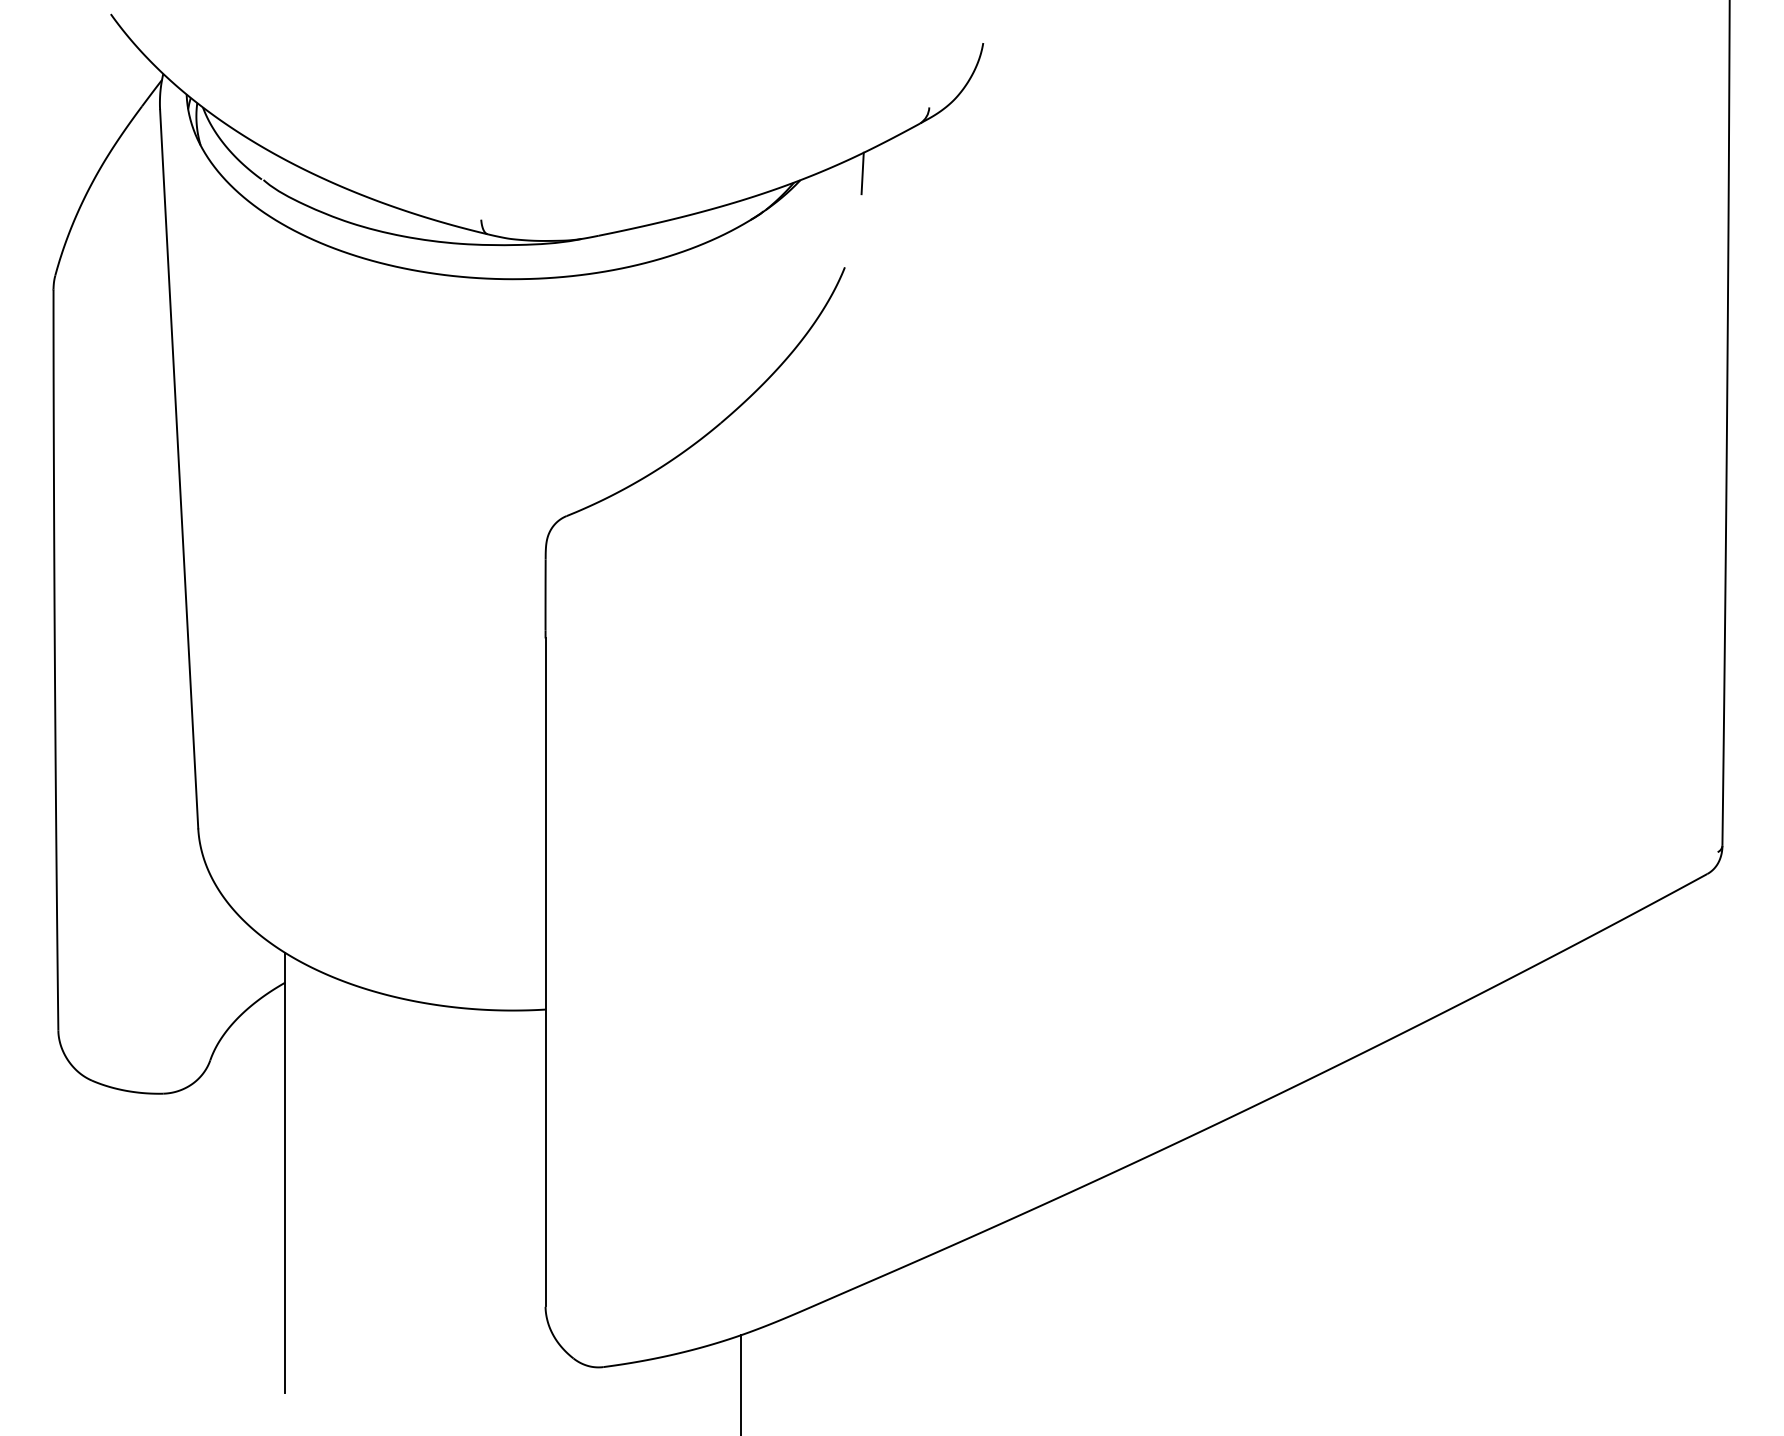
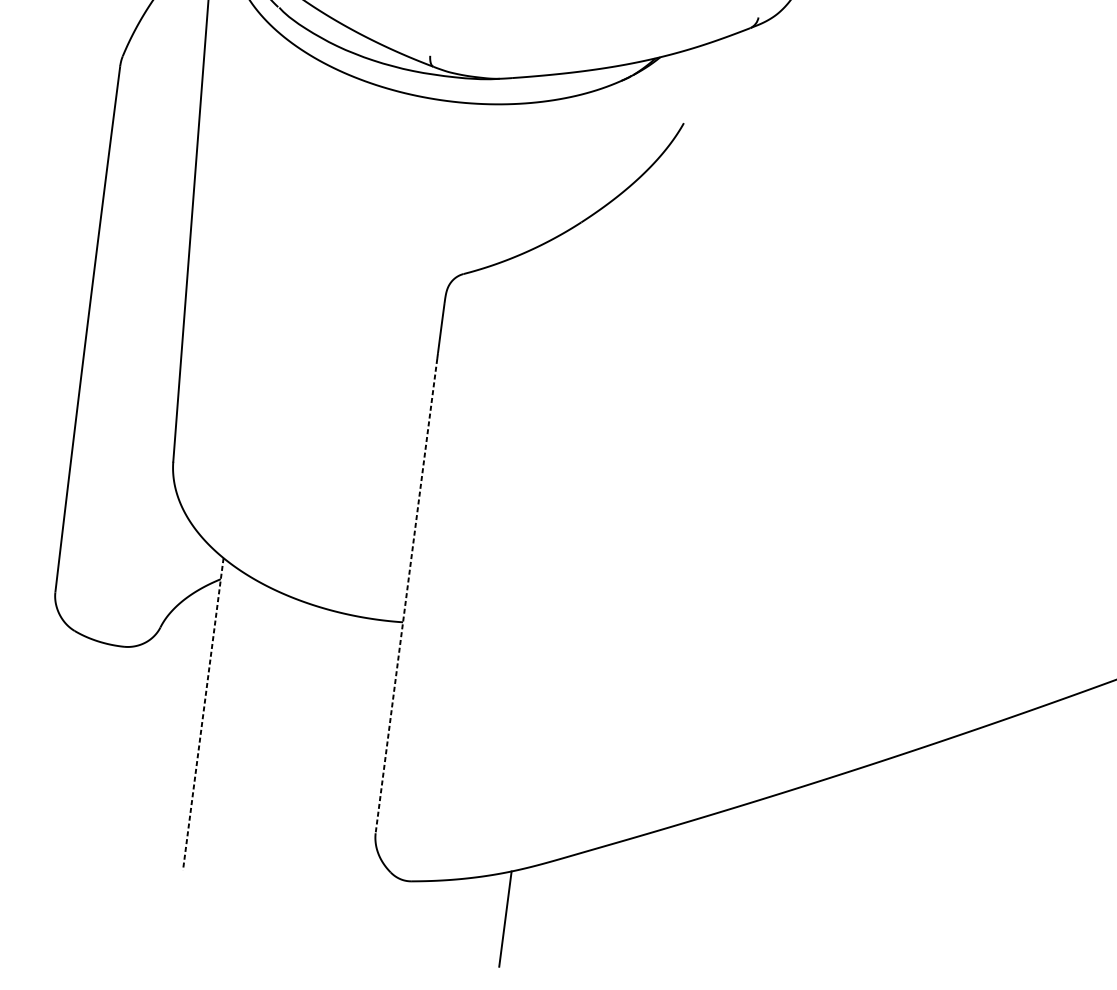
line: (862, 173) -> (705, 58), removed
line: (545, 972) -> (406, 595), solid -> dashed
line: (285, 1173) -> (203, 714), solid -> dashed

